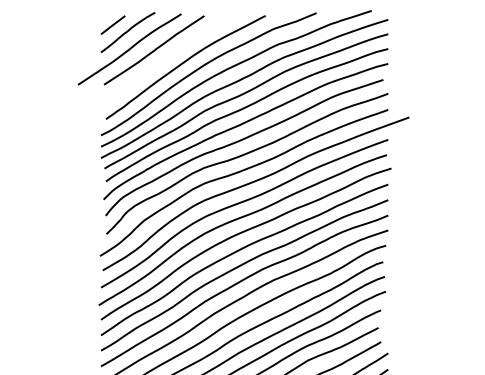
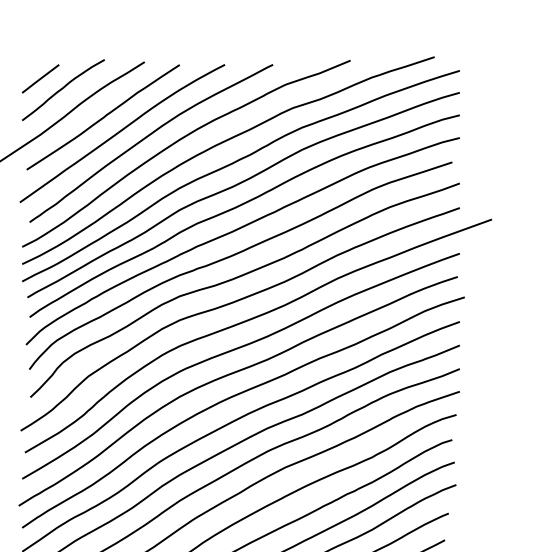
curve: (166, 59) -> (121, 131), added

